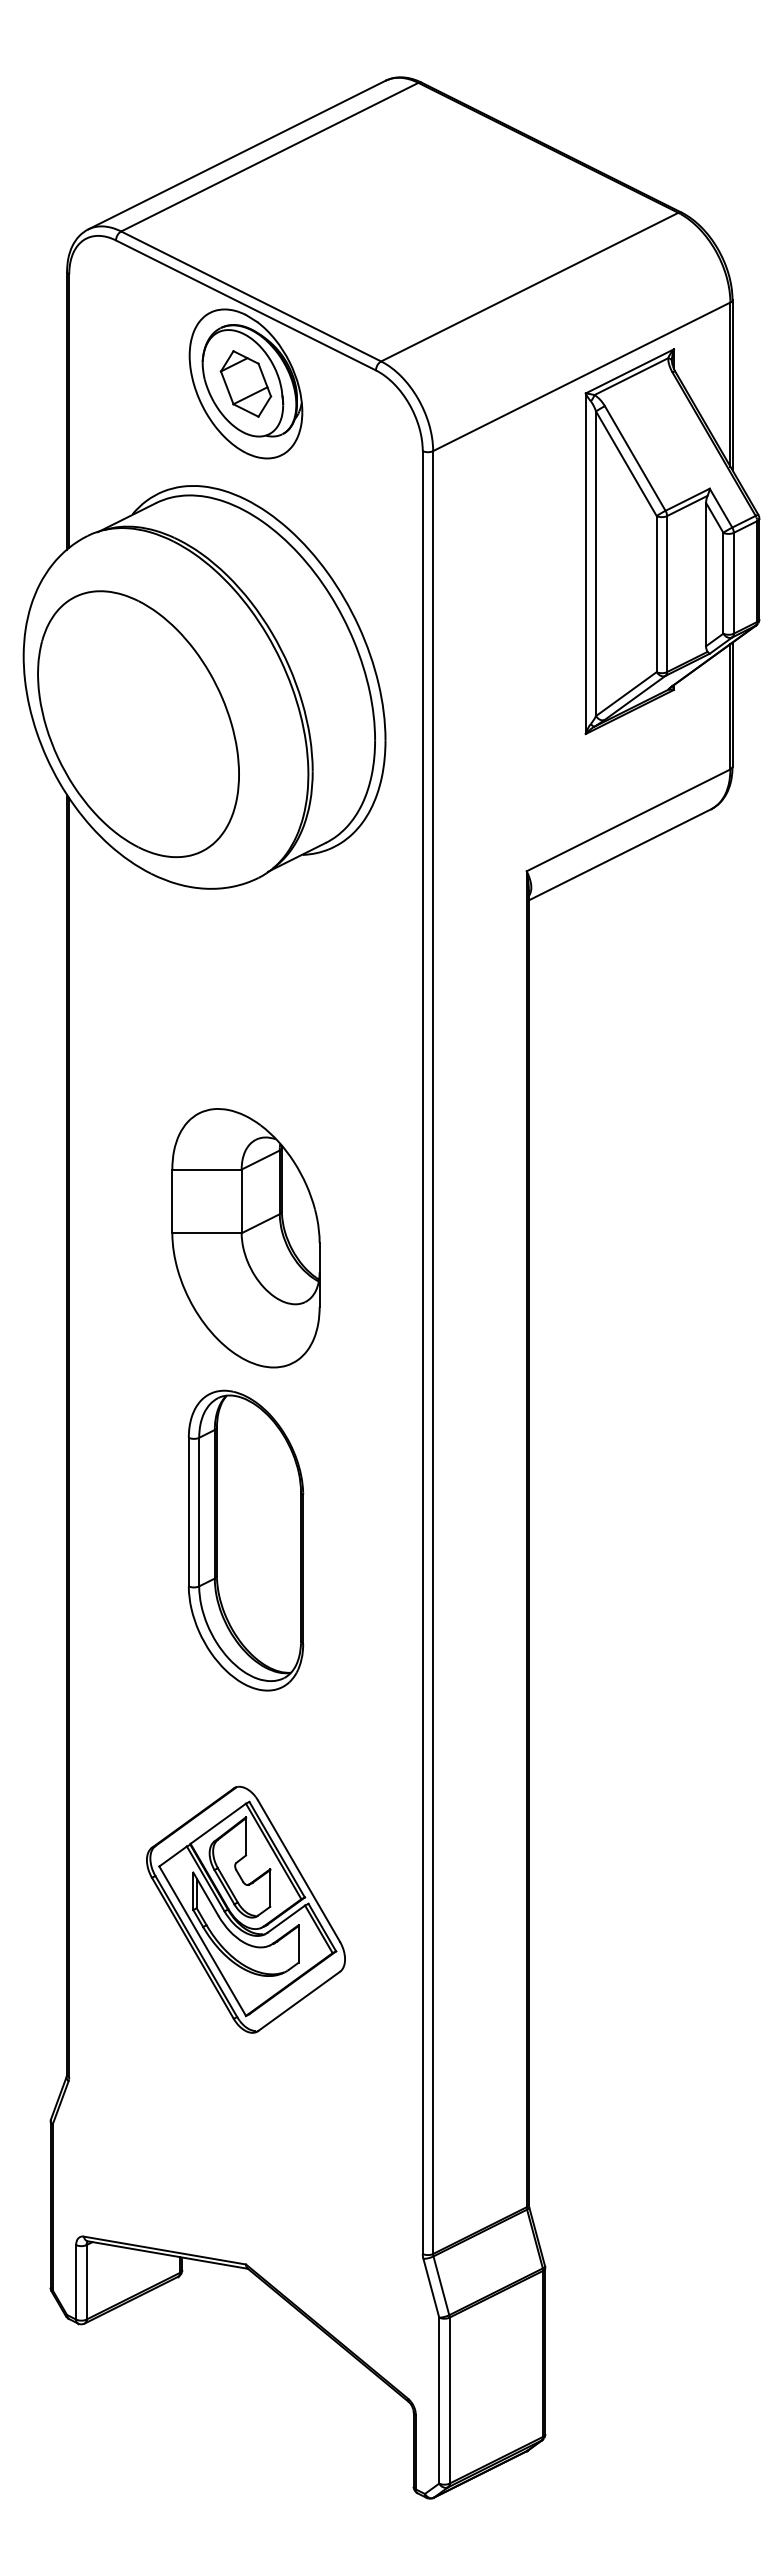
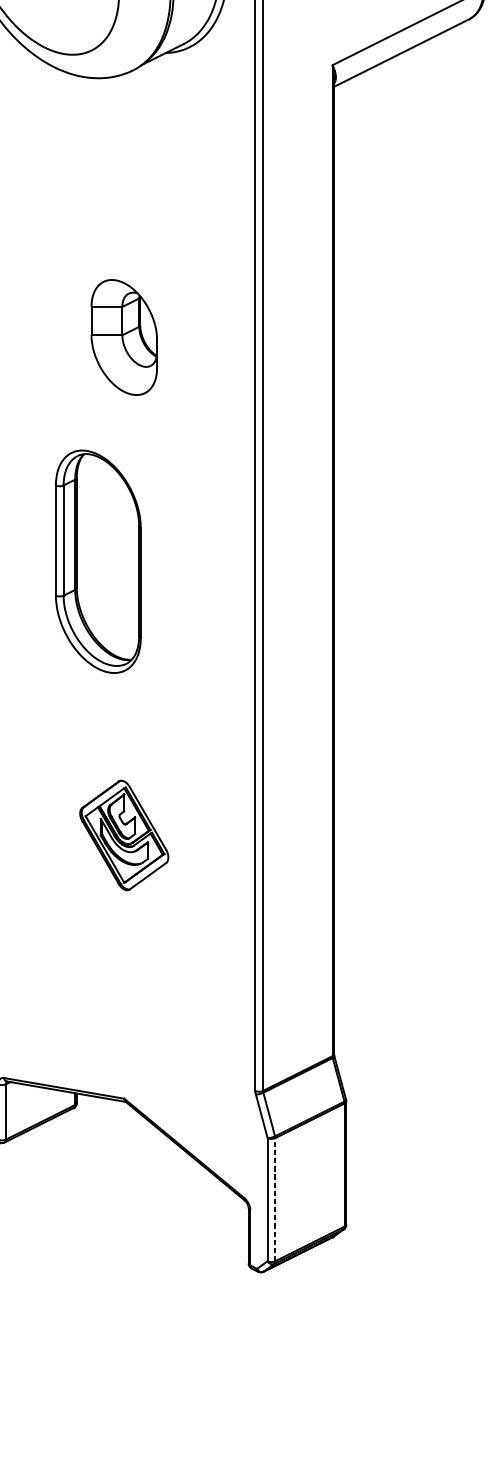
part: (245, 1238) -> (123, 337), size x0.6
part: (245, 1540) -> (97, 561), moved
part: (245, 1909) -> (123, 835), size x0.6
line: (449, 2400) -> (275, 1199), solid -> dashed

